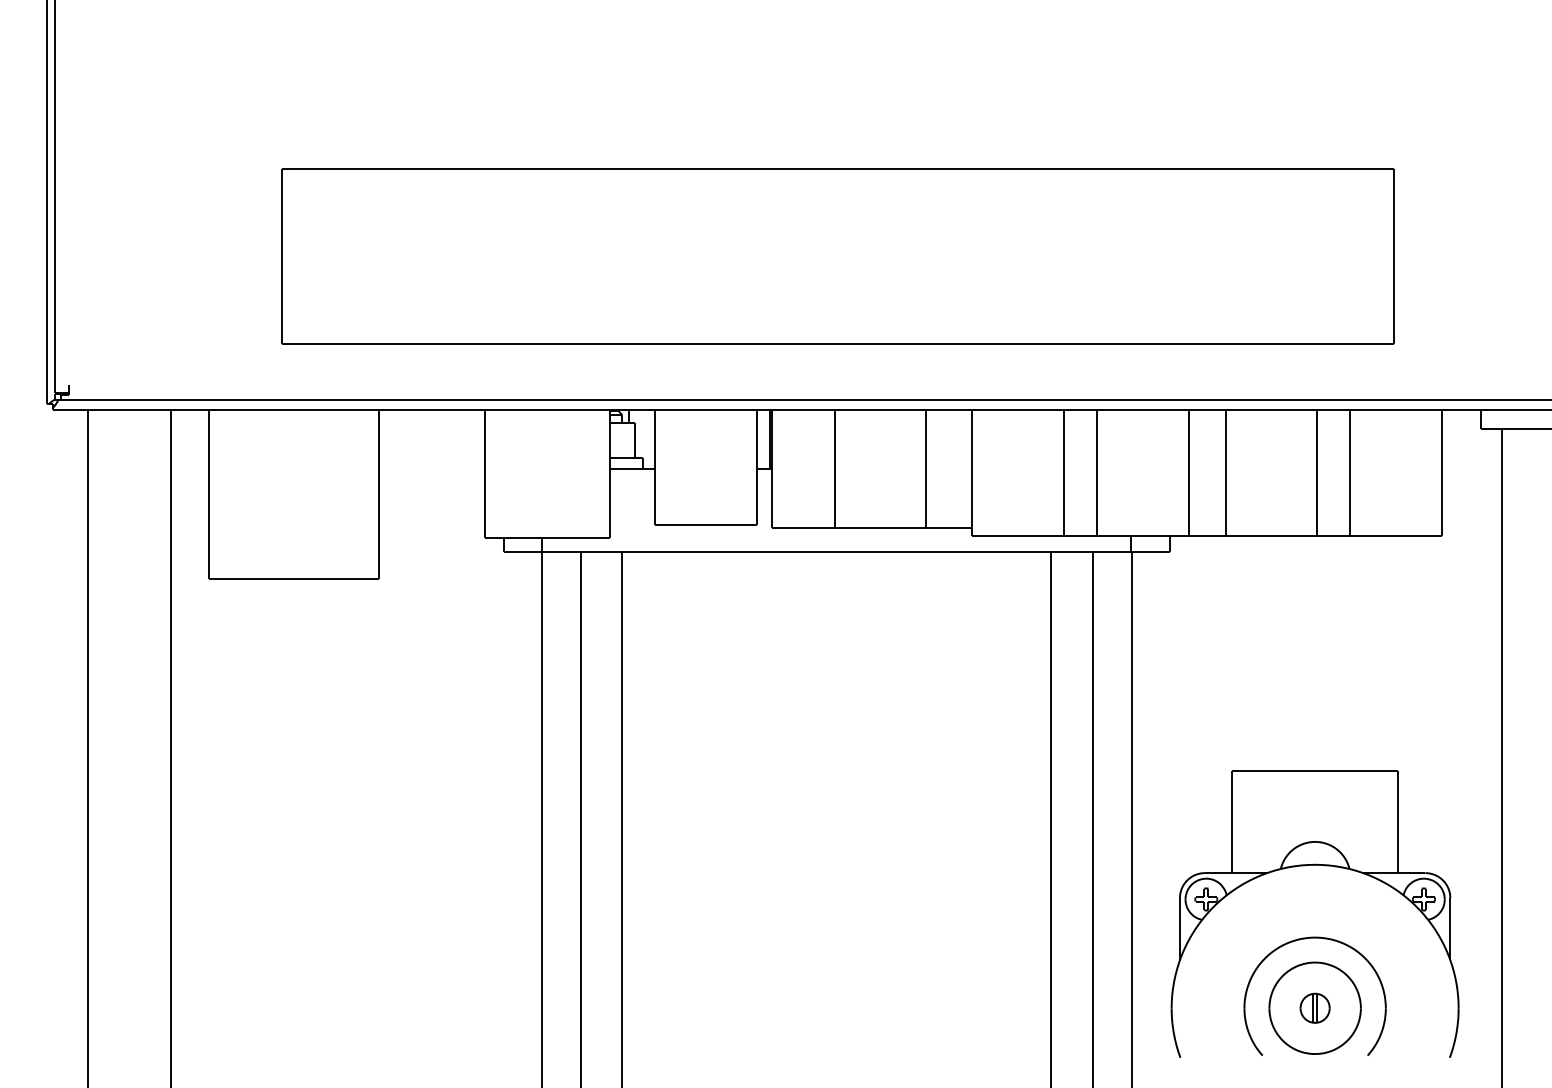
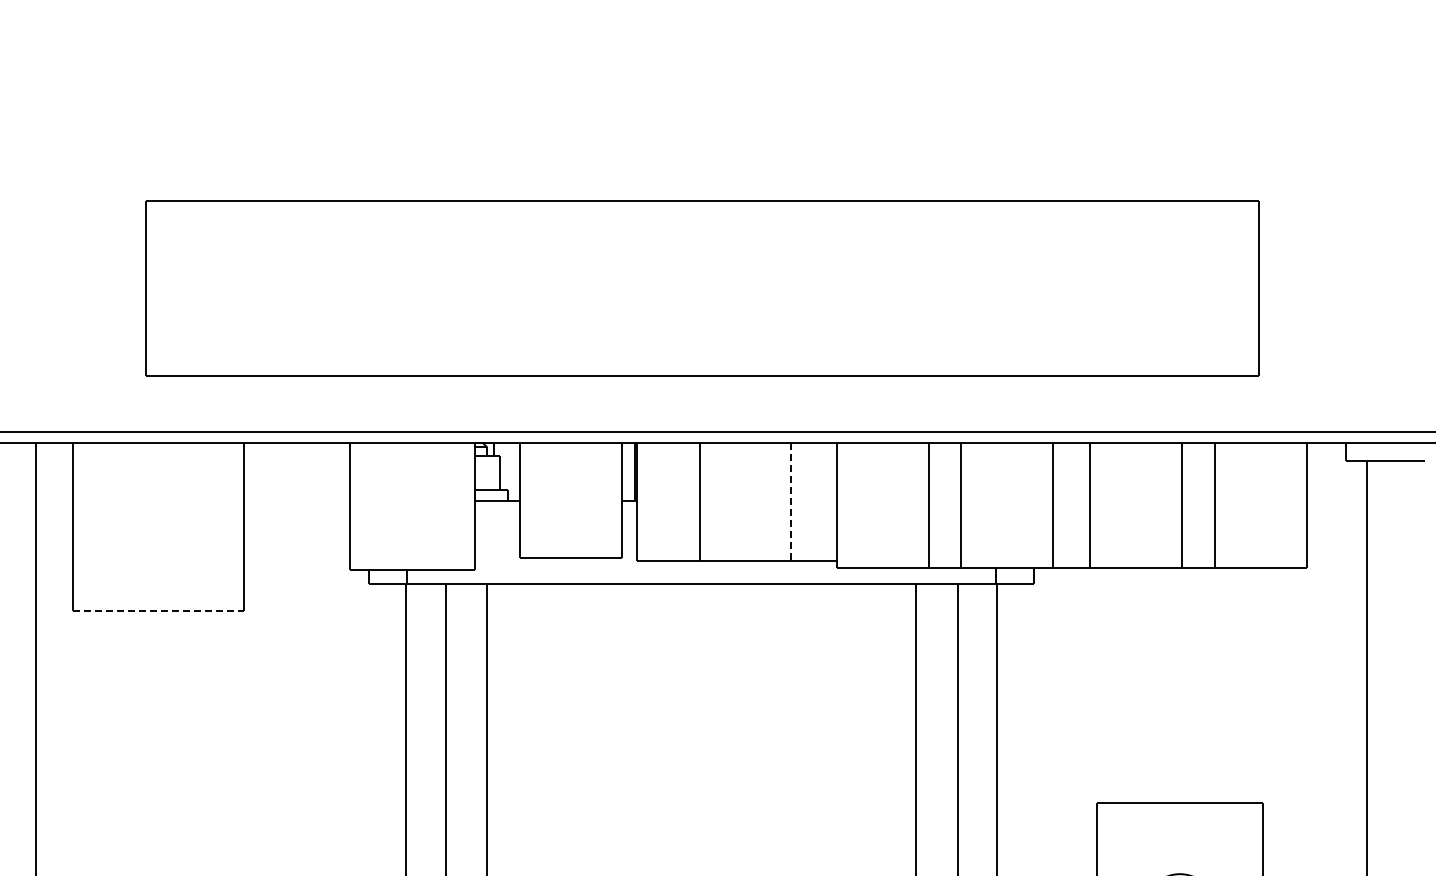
line: (926, 469) -> (791, 501), solid -> dashed
line: (294, 578) -> (159, 610), solid -> dashed

